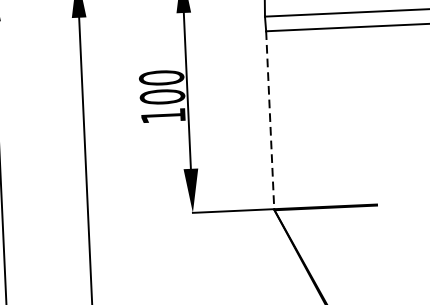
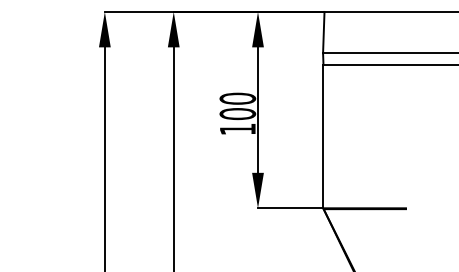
line: (270, 119) -> (323, 136), dashed -> solid

